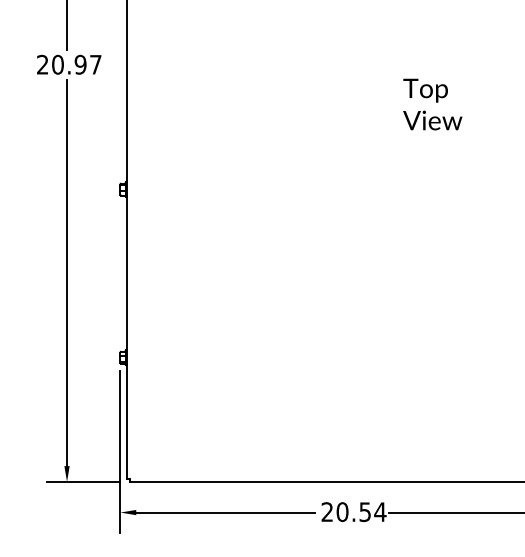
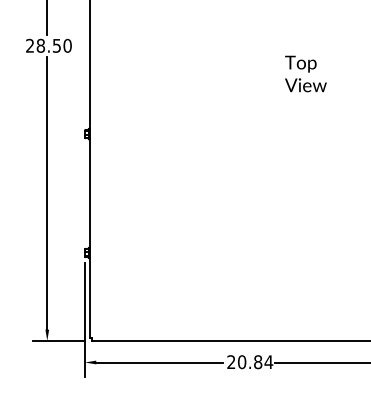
text: (76, 64) -> (53, 45), 20.97 -> 28.50
text: (365, 512) -> (258, 362), 20.54 -> 20.84

